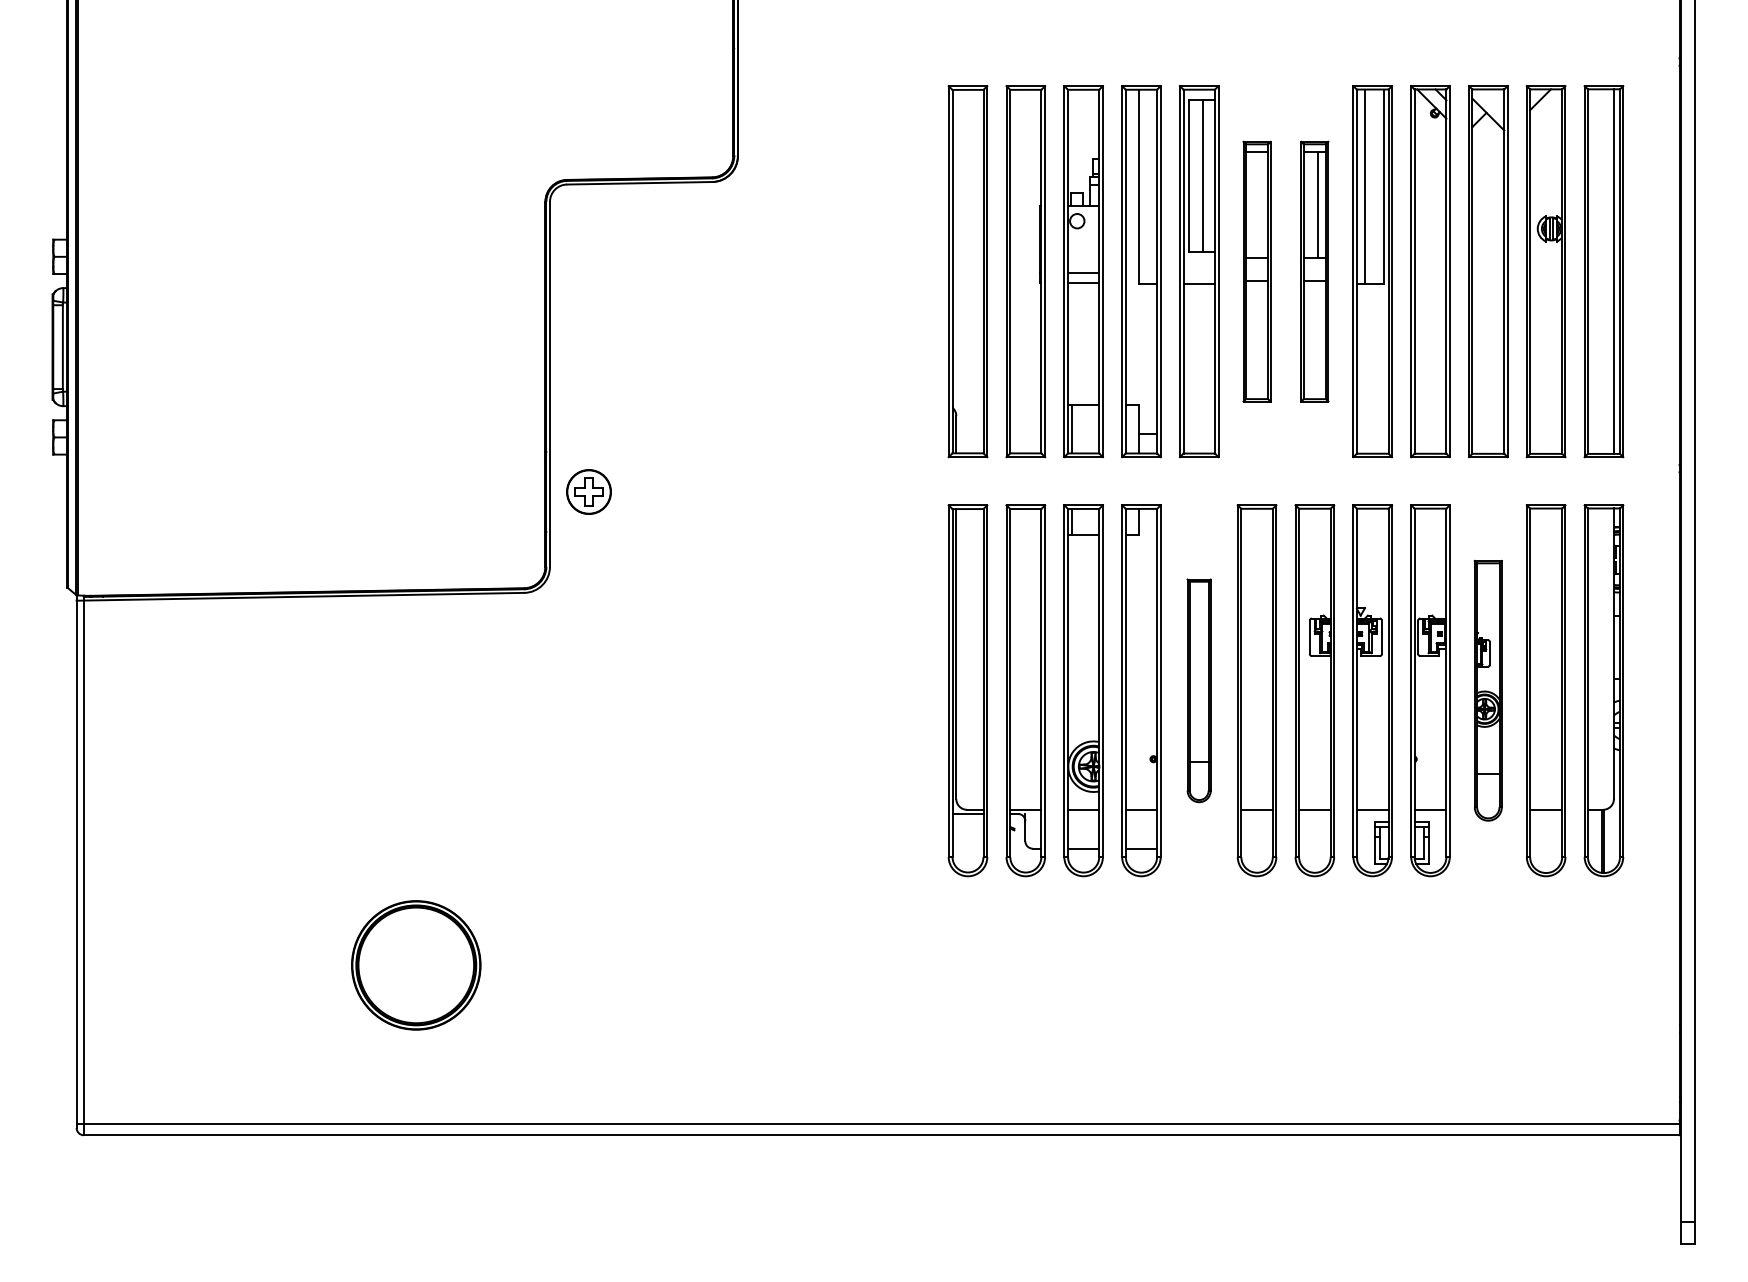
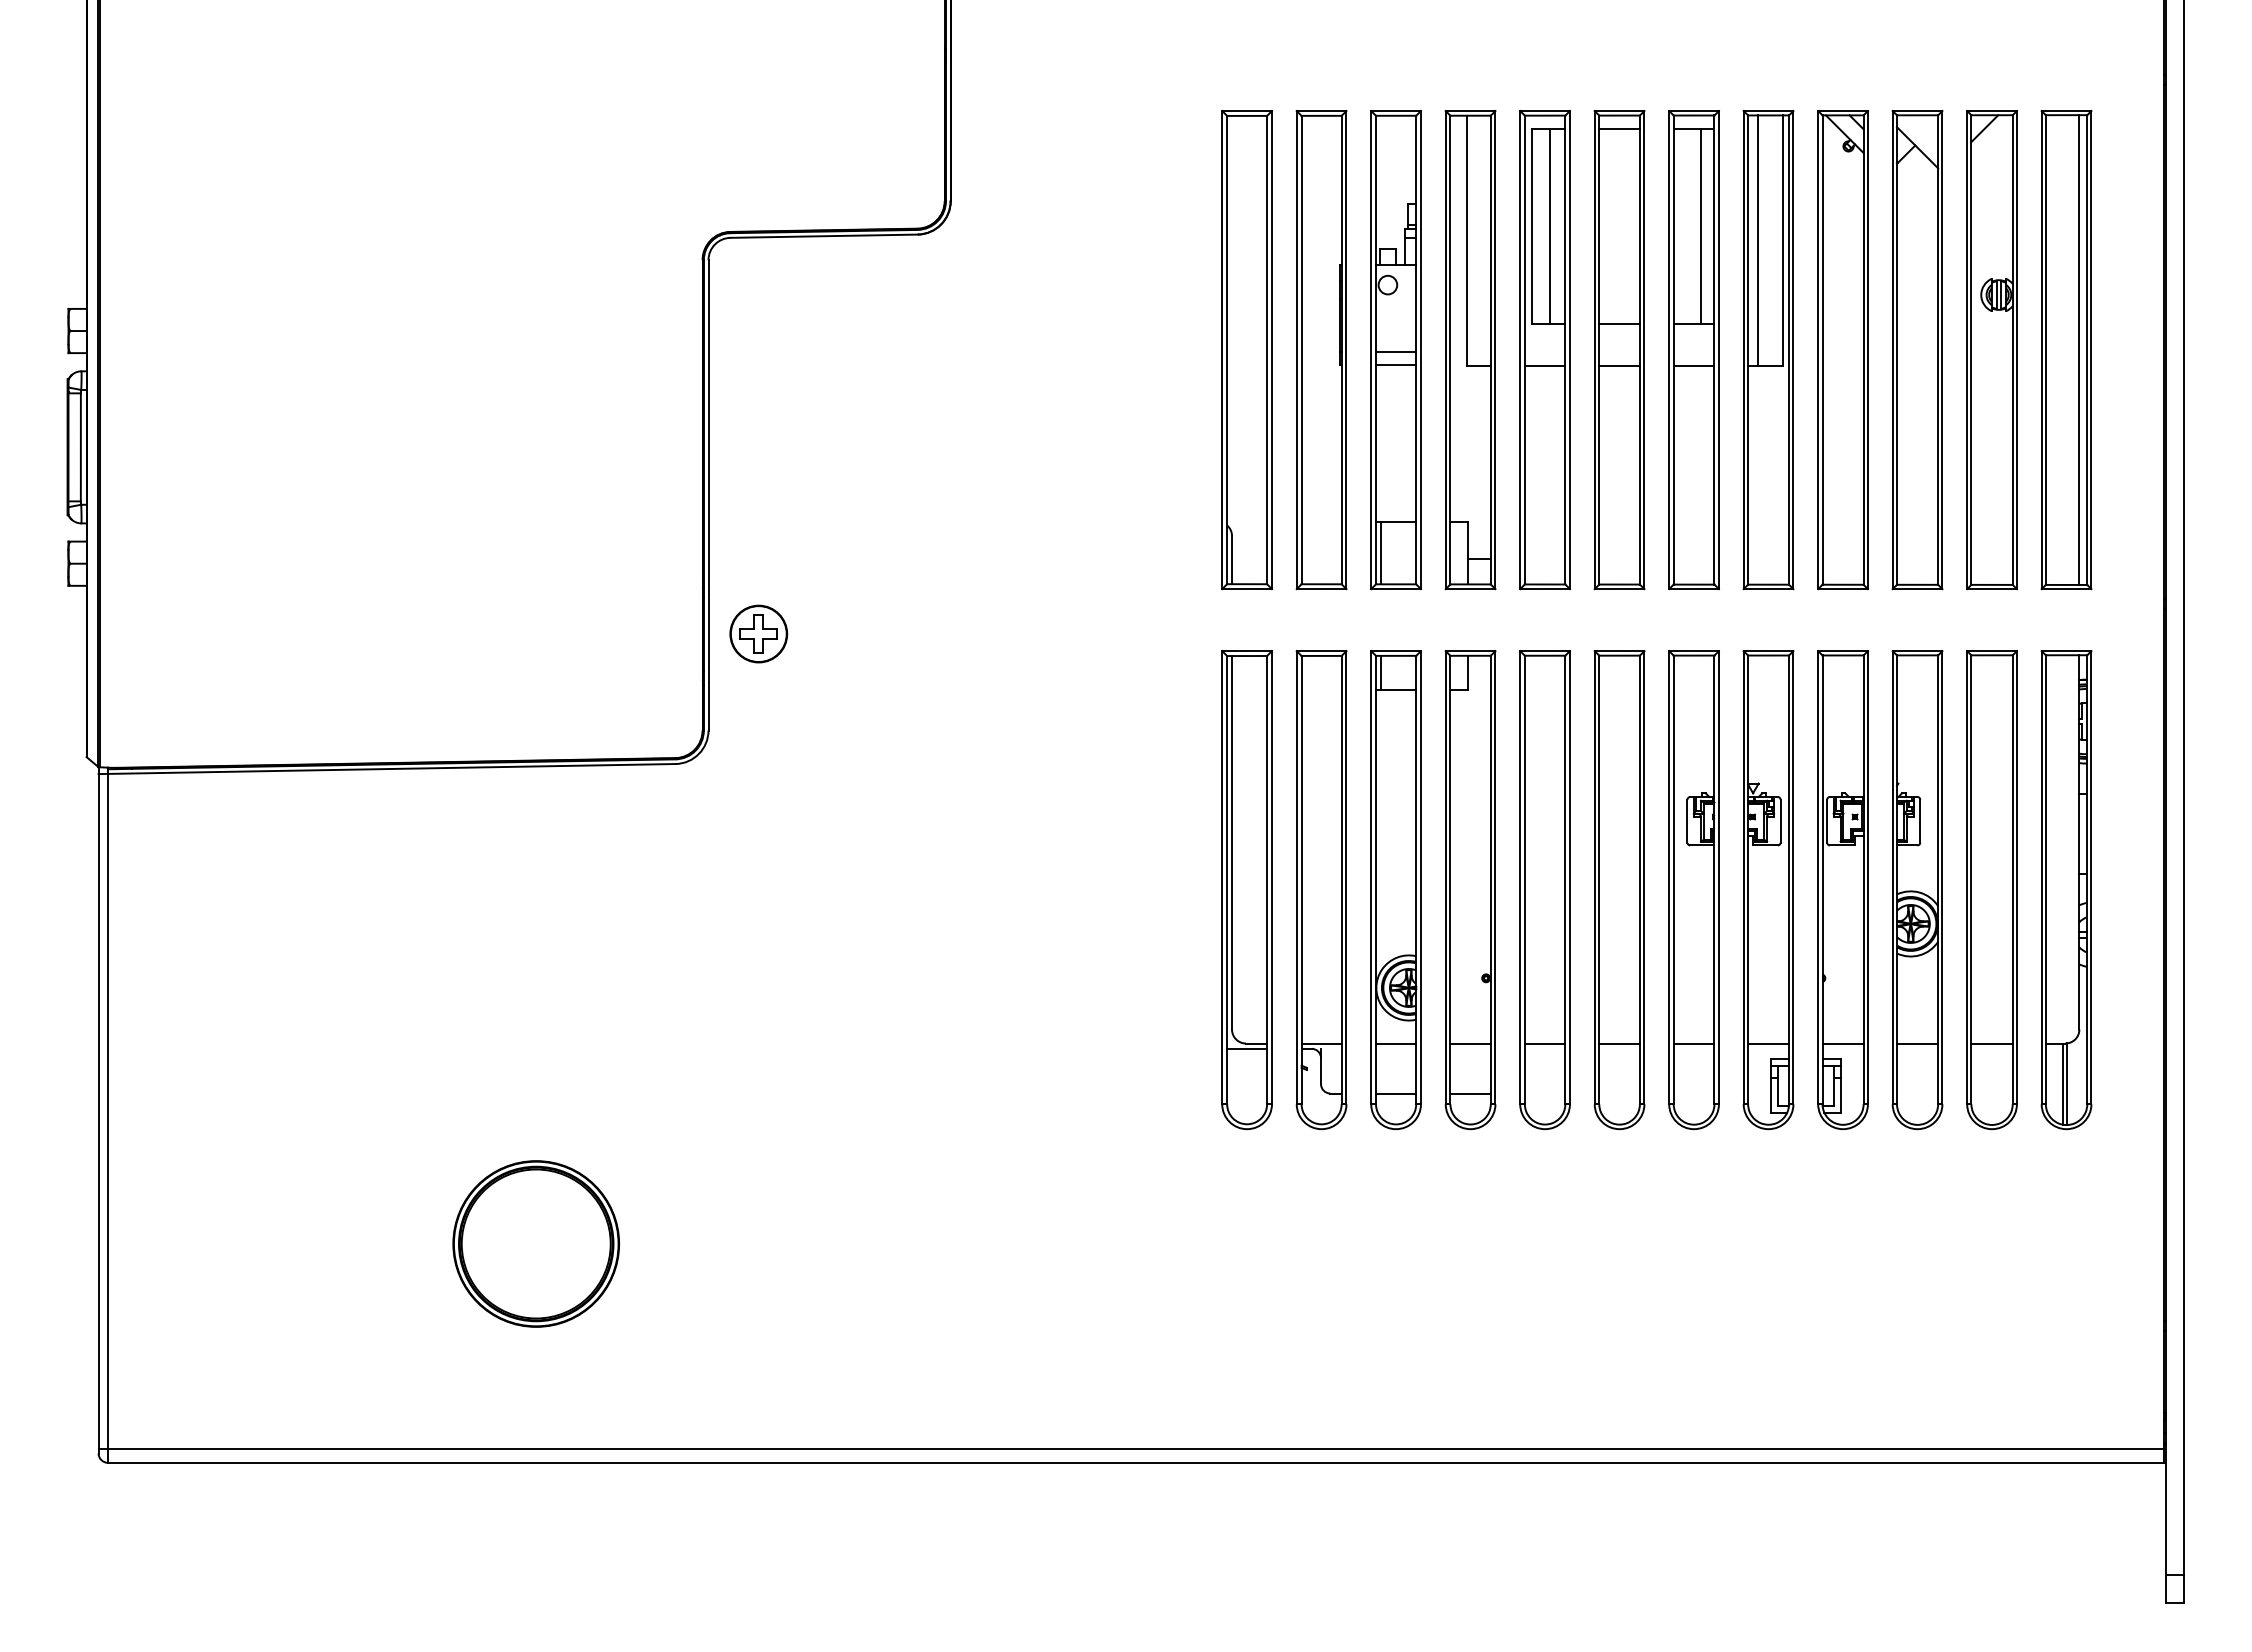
part: (1257, 271) -> (1619, 350), size x1.43
part: (1314, 271) -> (1693, 350), size x1.43
part: (1198, 691) -> (1544, 890), size x1.67
part: (1488, 691) -> (1917, 890), size x1.43

